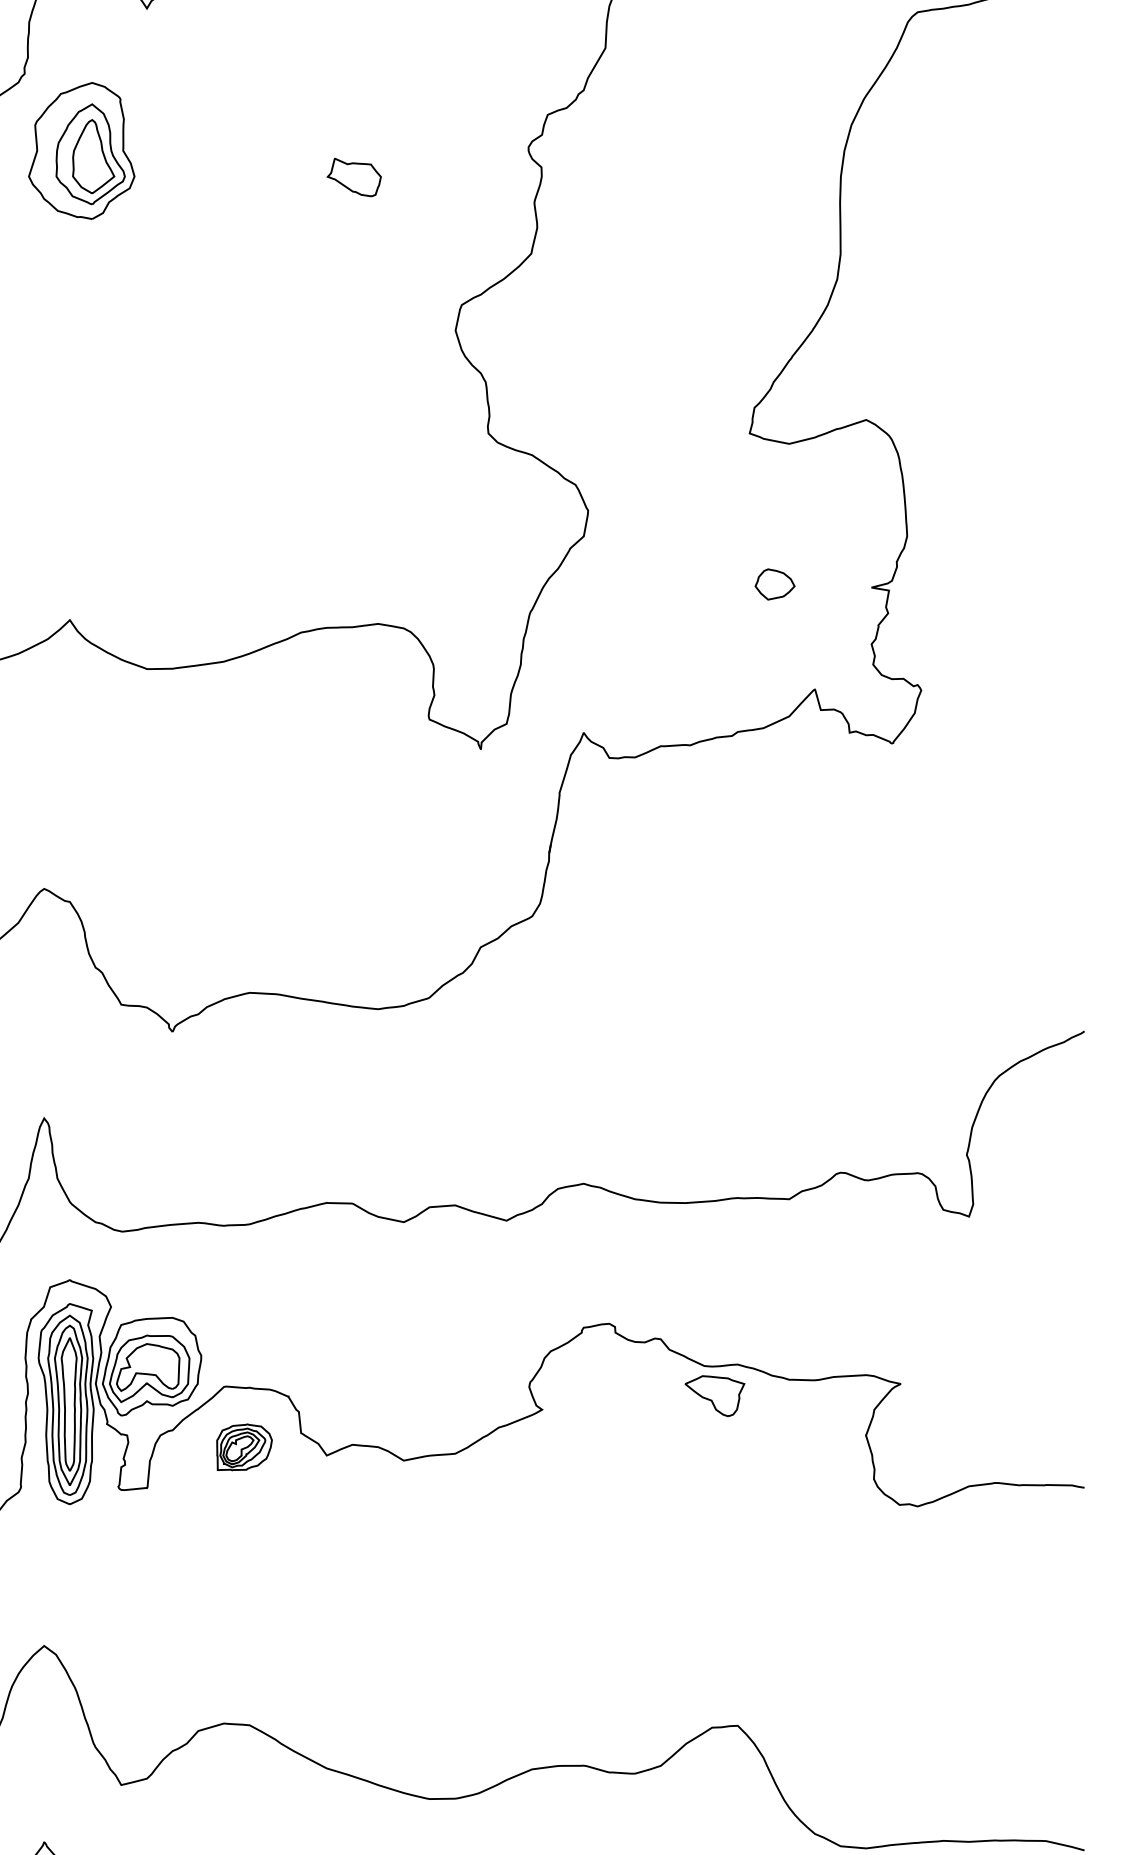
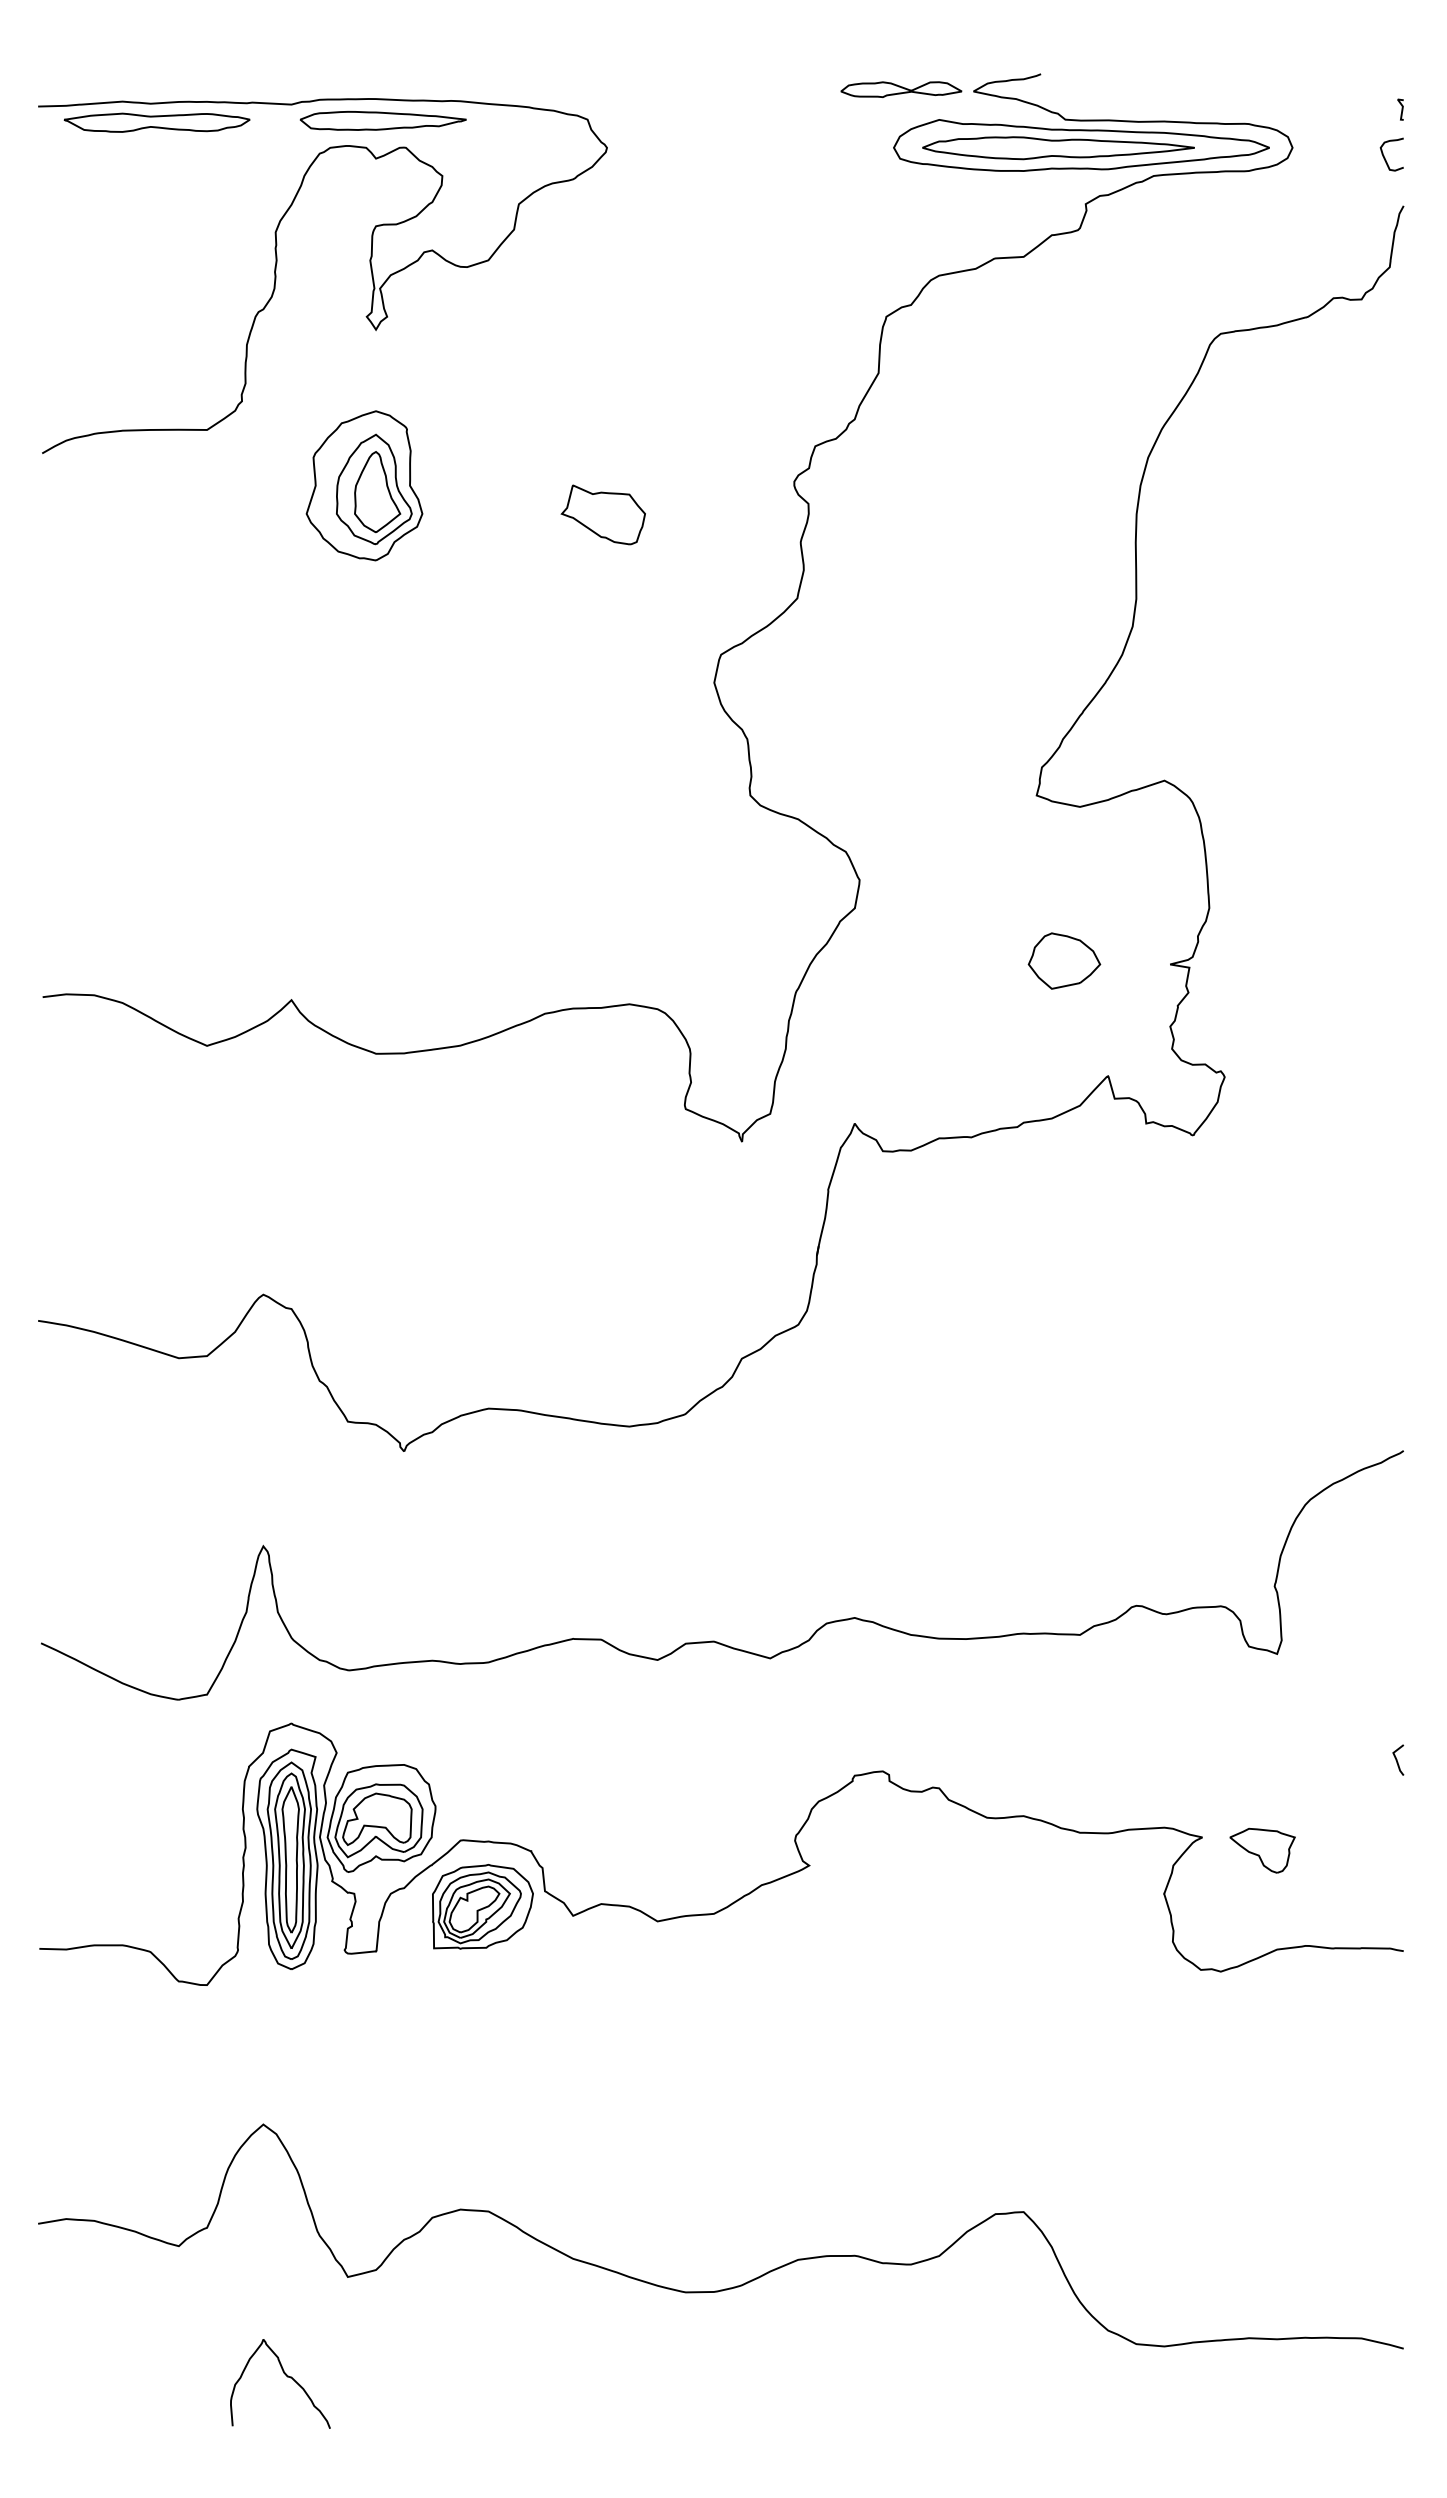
part: (81, 150) -> (364, 485), moved
part: (353, 177) -> (602, 514), size x1.43
part: (775, 583) -> (1064, 960), size x1.67
line: (1078, 1312) -> (1397, 1759), added
part: (714, 1395) -> (1262, 1850), moved
part: (244, 1447) -> (482, 1906), size x1.67

